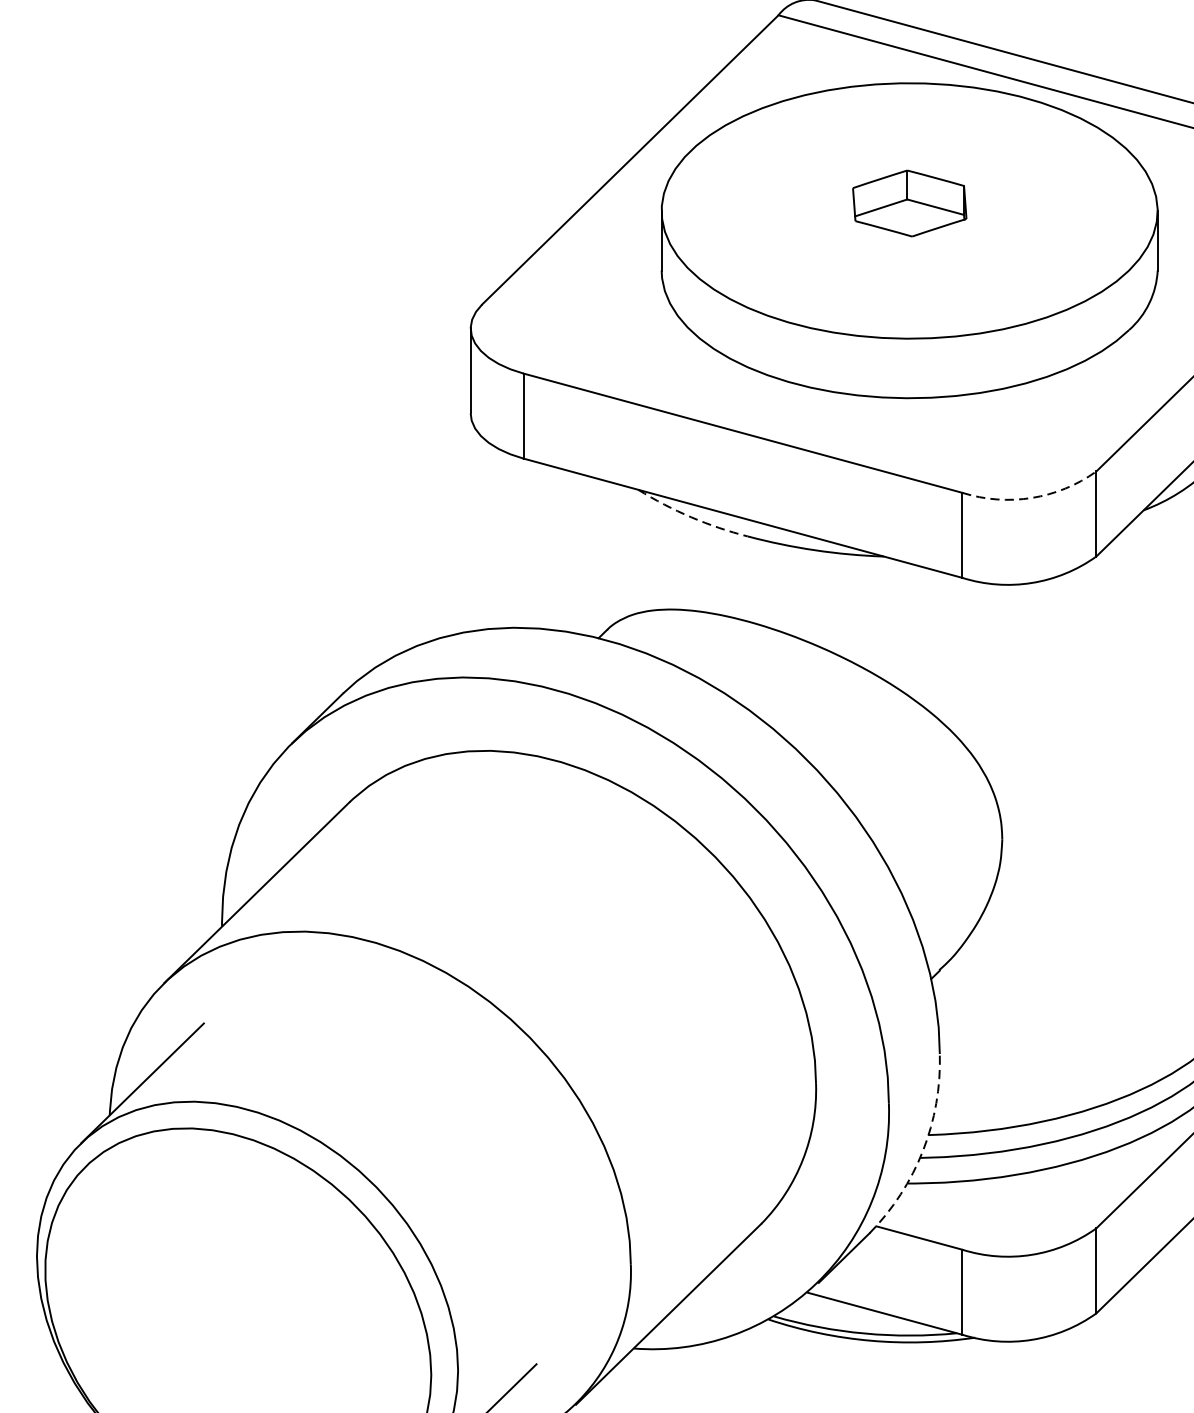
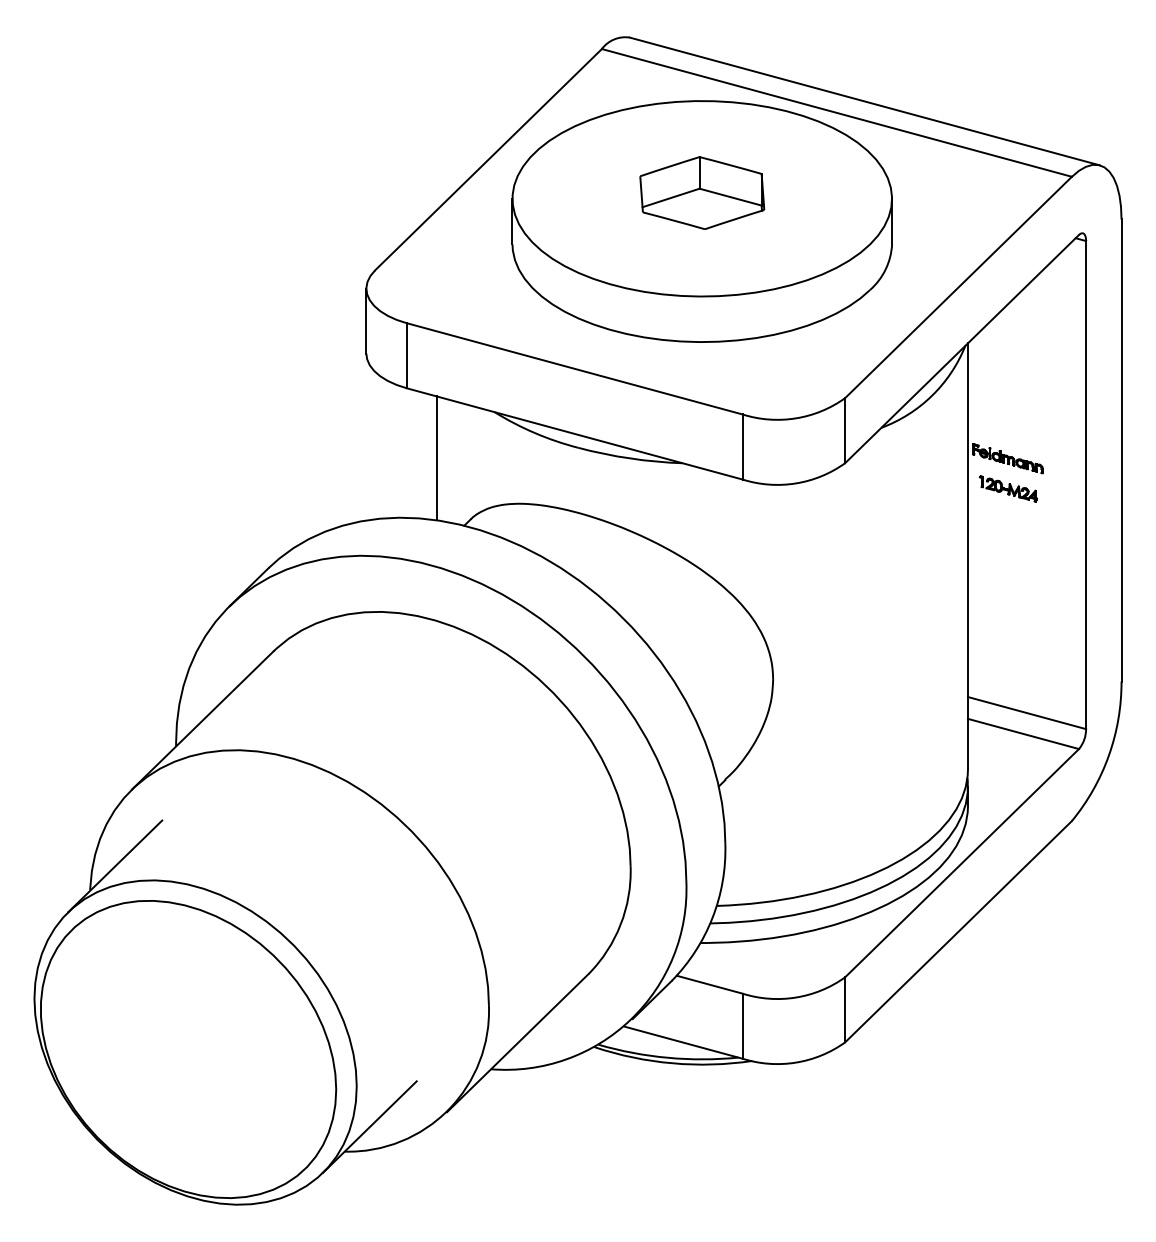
part: (909, 202) -> (702, 192), size x1.43
arc: (1031, 498) -> (795, 418), dashed -> solid
arc: (691, 517) -> (535, 433), dashed -> solid
line: (562, 550) -> (436, 458), added
arc: (923, 1150) -> (712, 917), dashed -> solid

